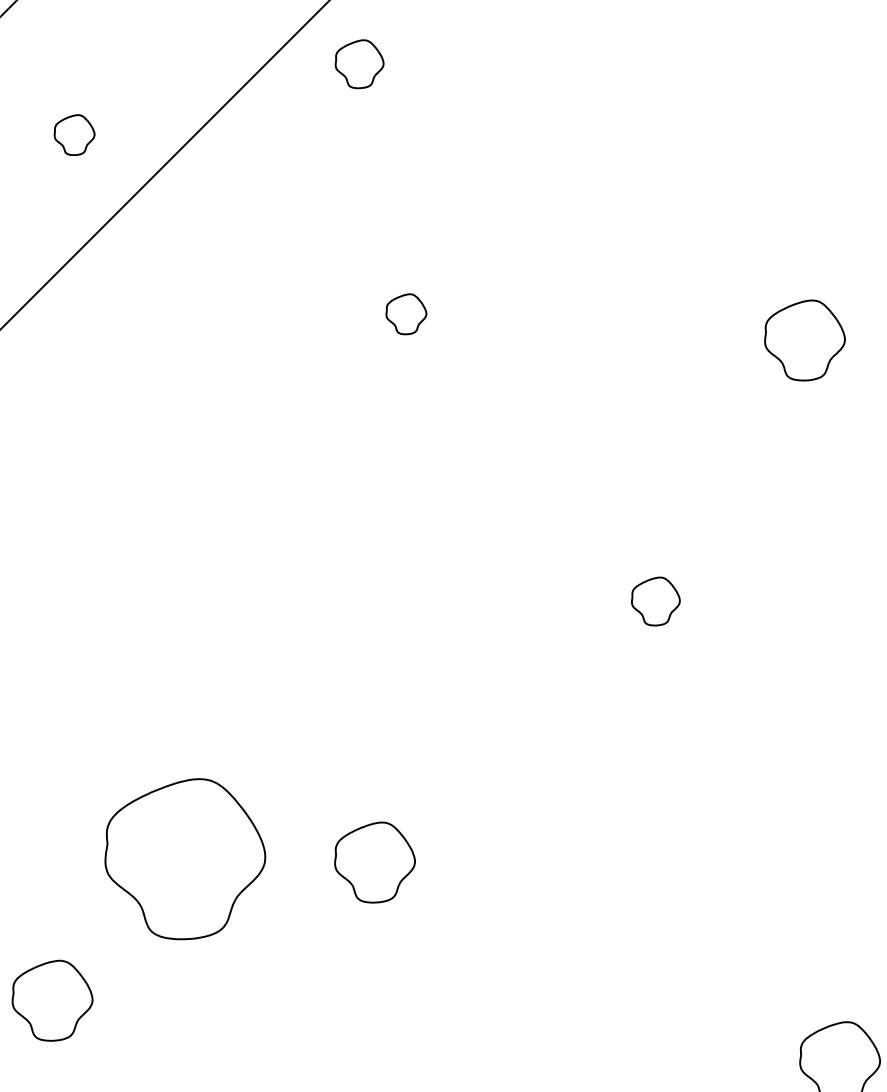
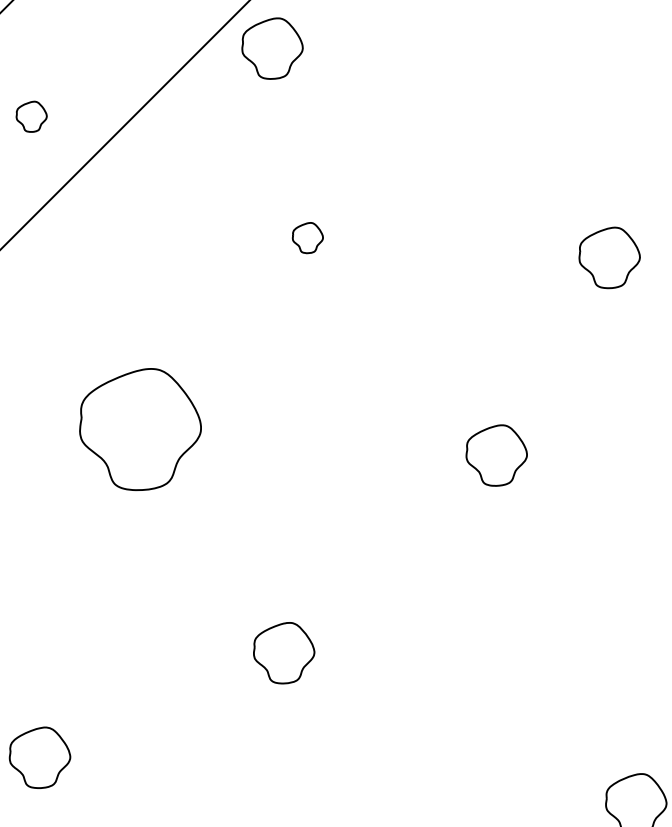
part: (359, 64) -> (272, 48), size x1.67
part: (74, 134) -> (31, 116), moved
part: (655, 601) -> (496, 455), size x1.67
part: (185, 859) -> (140, 429), moved

